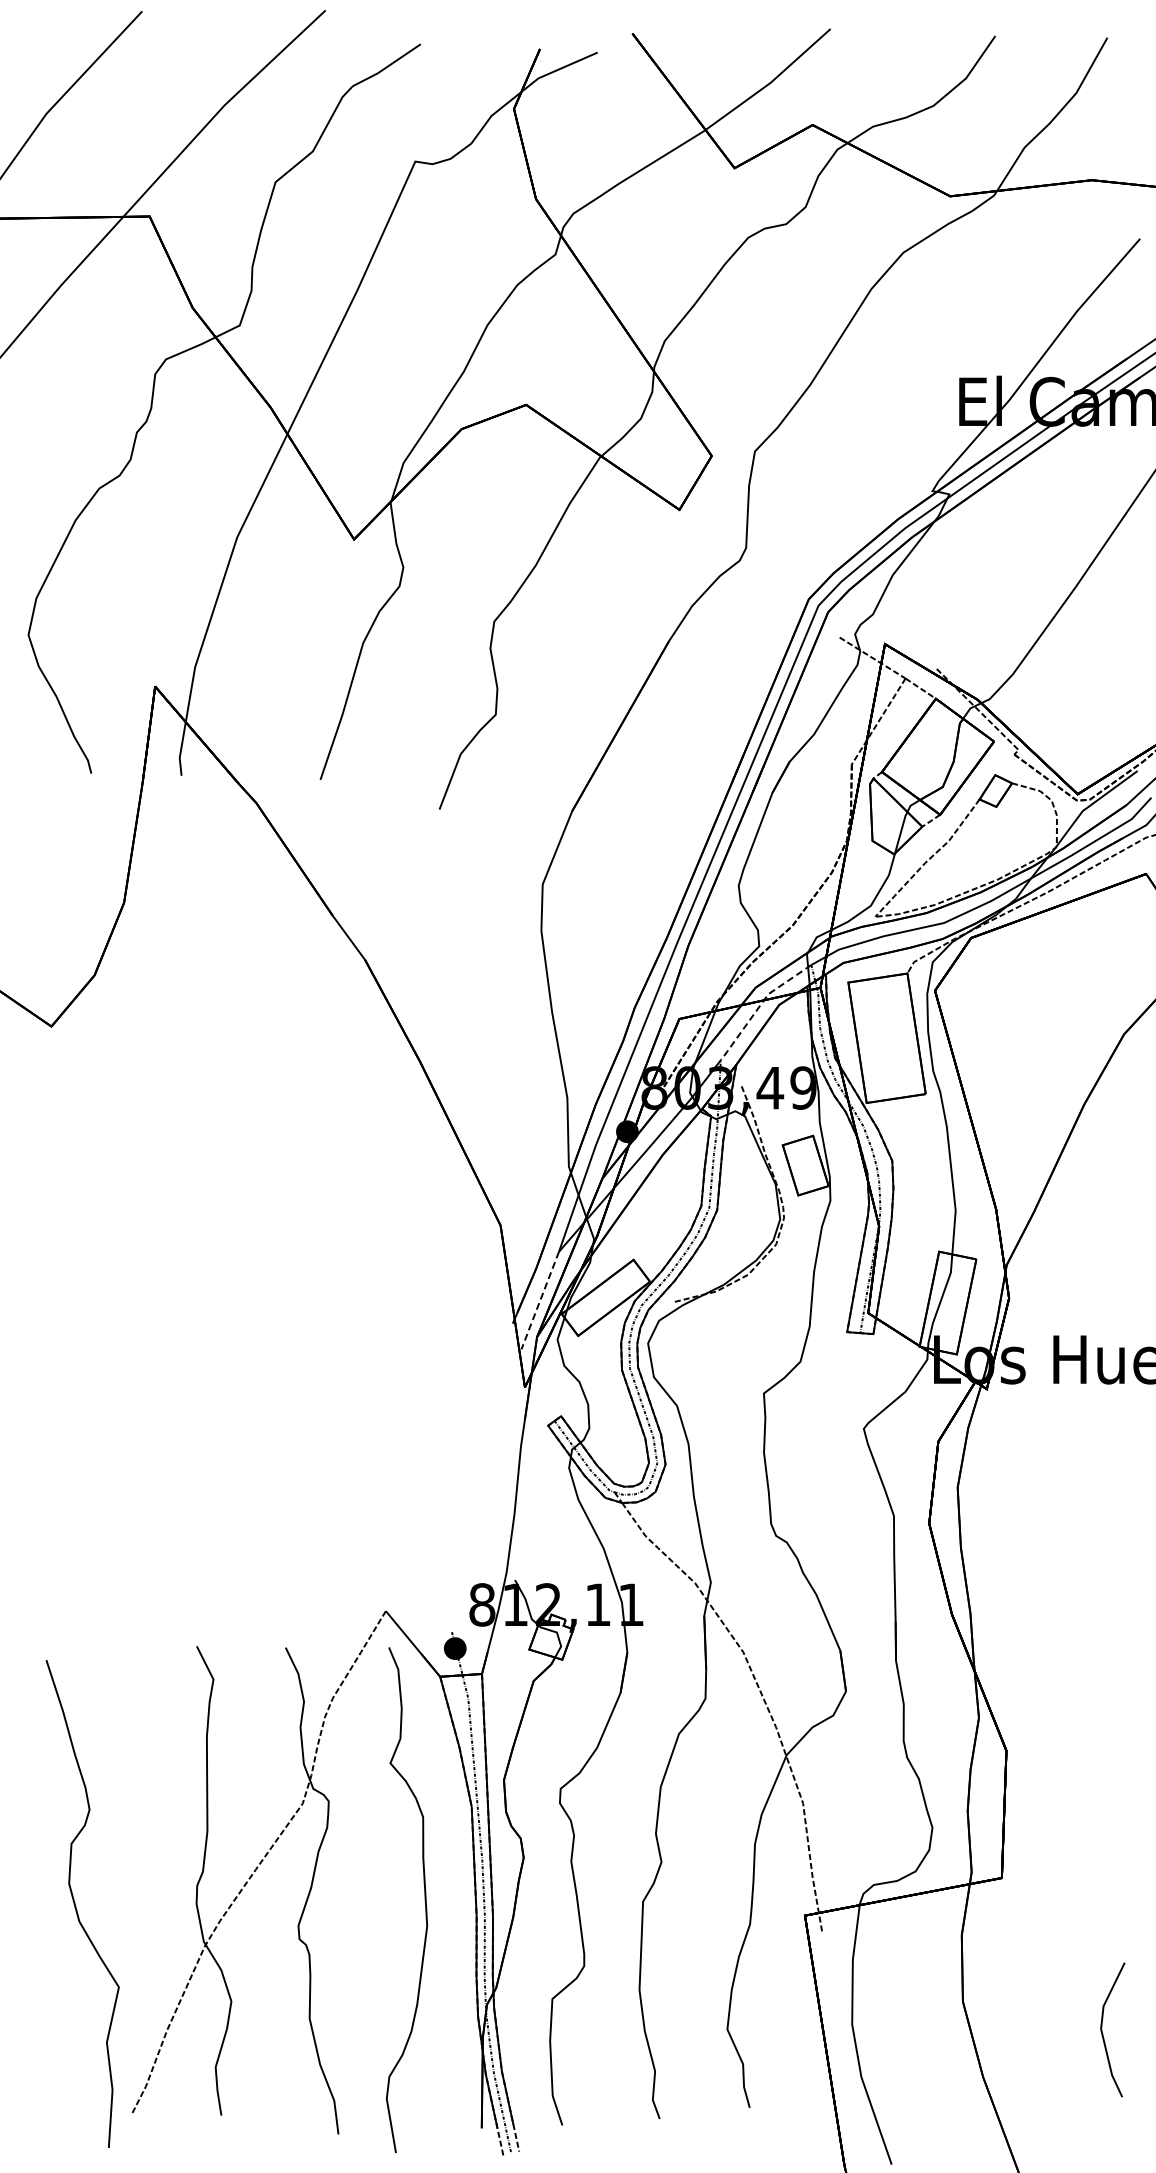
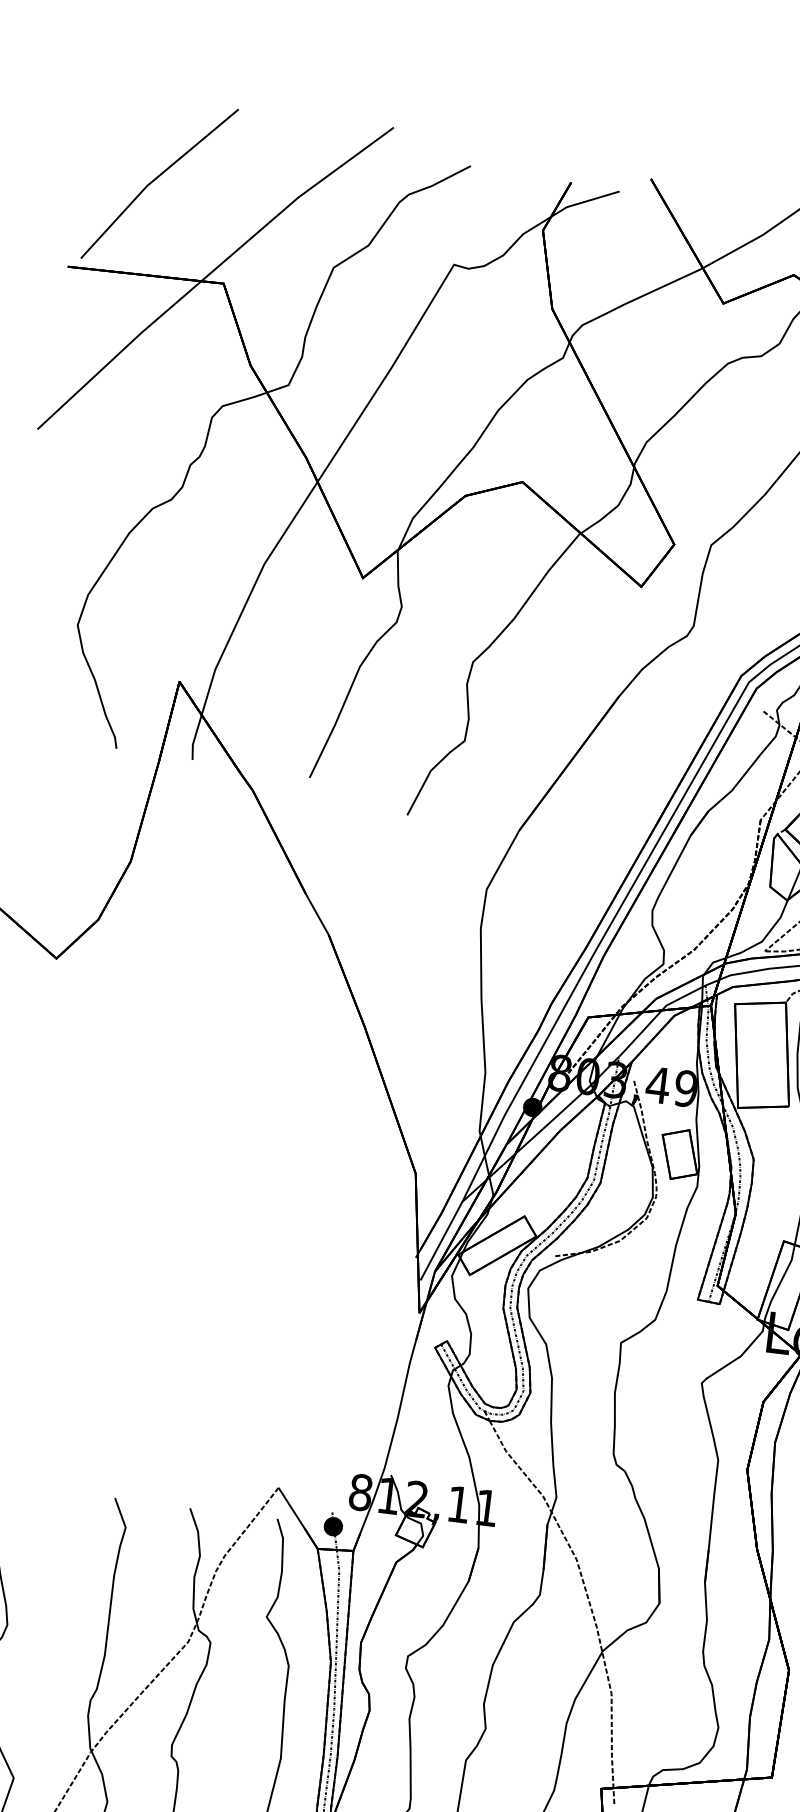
line: (759, 1007) -> (657, 1016), dashed -> solid
line: (540, 1301) -> (441, 1241), dashed -> solid

